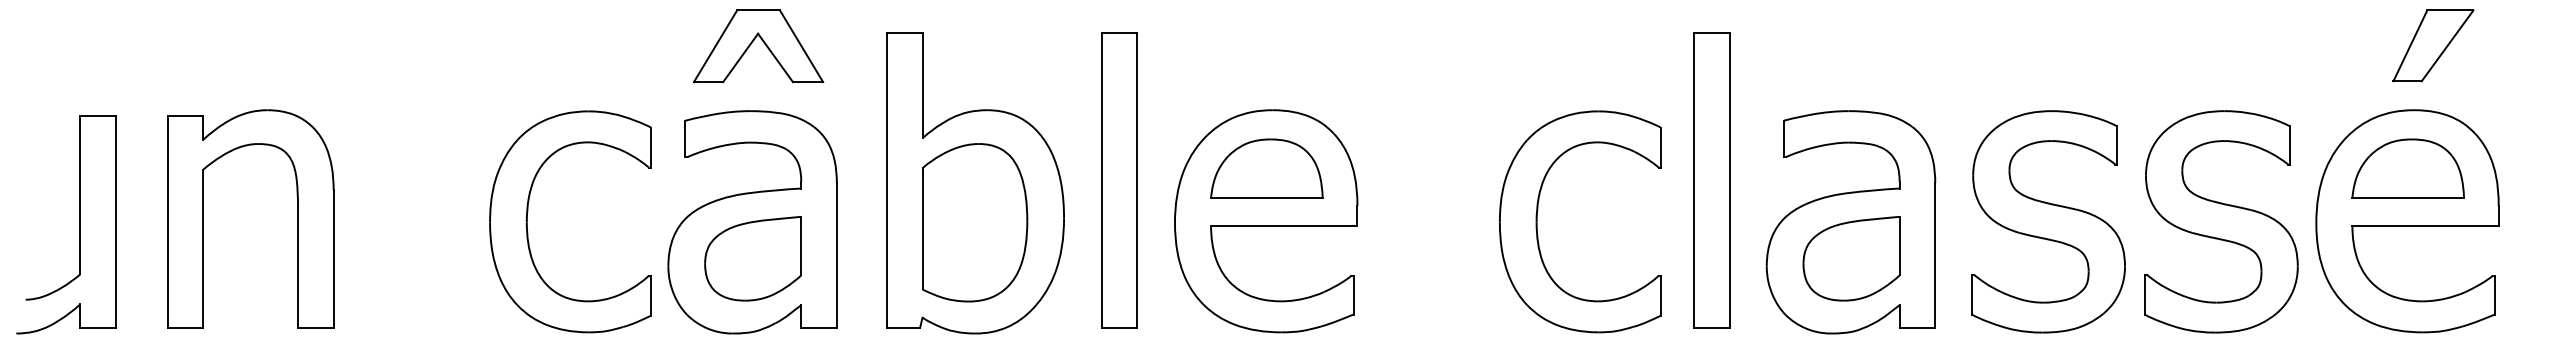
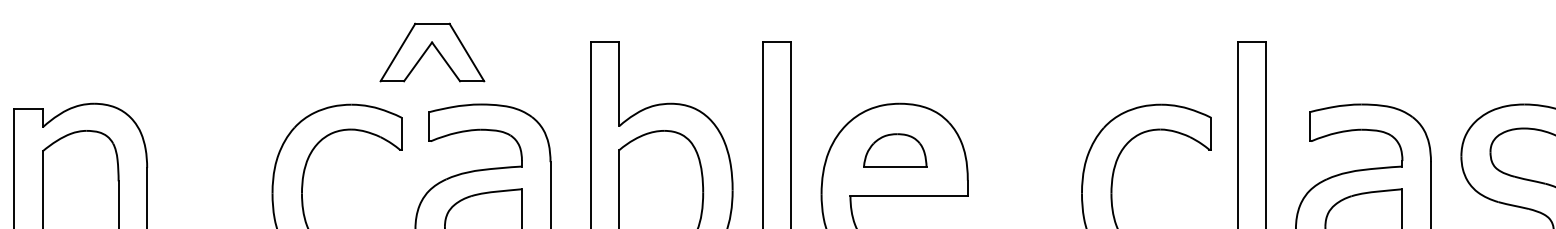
part: (758, 46) -> (432, 52), moved
part: (1266, 168) -> (894, 150), size x0.7

